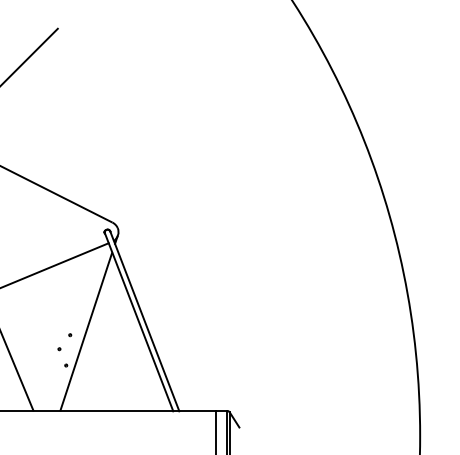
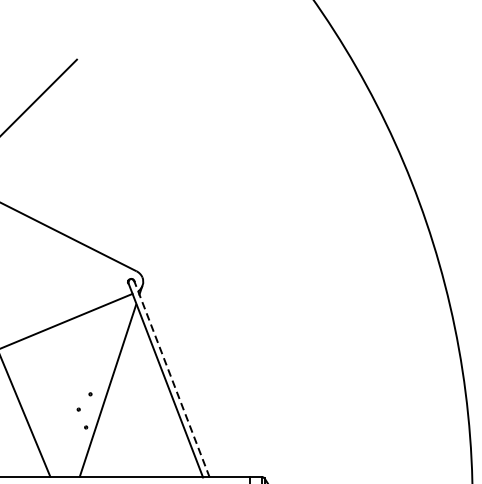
line: (144, 320) -> (171, 378), solid -> dashed

